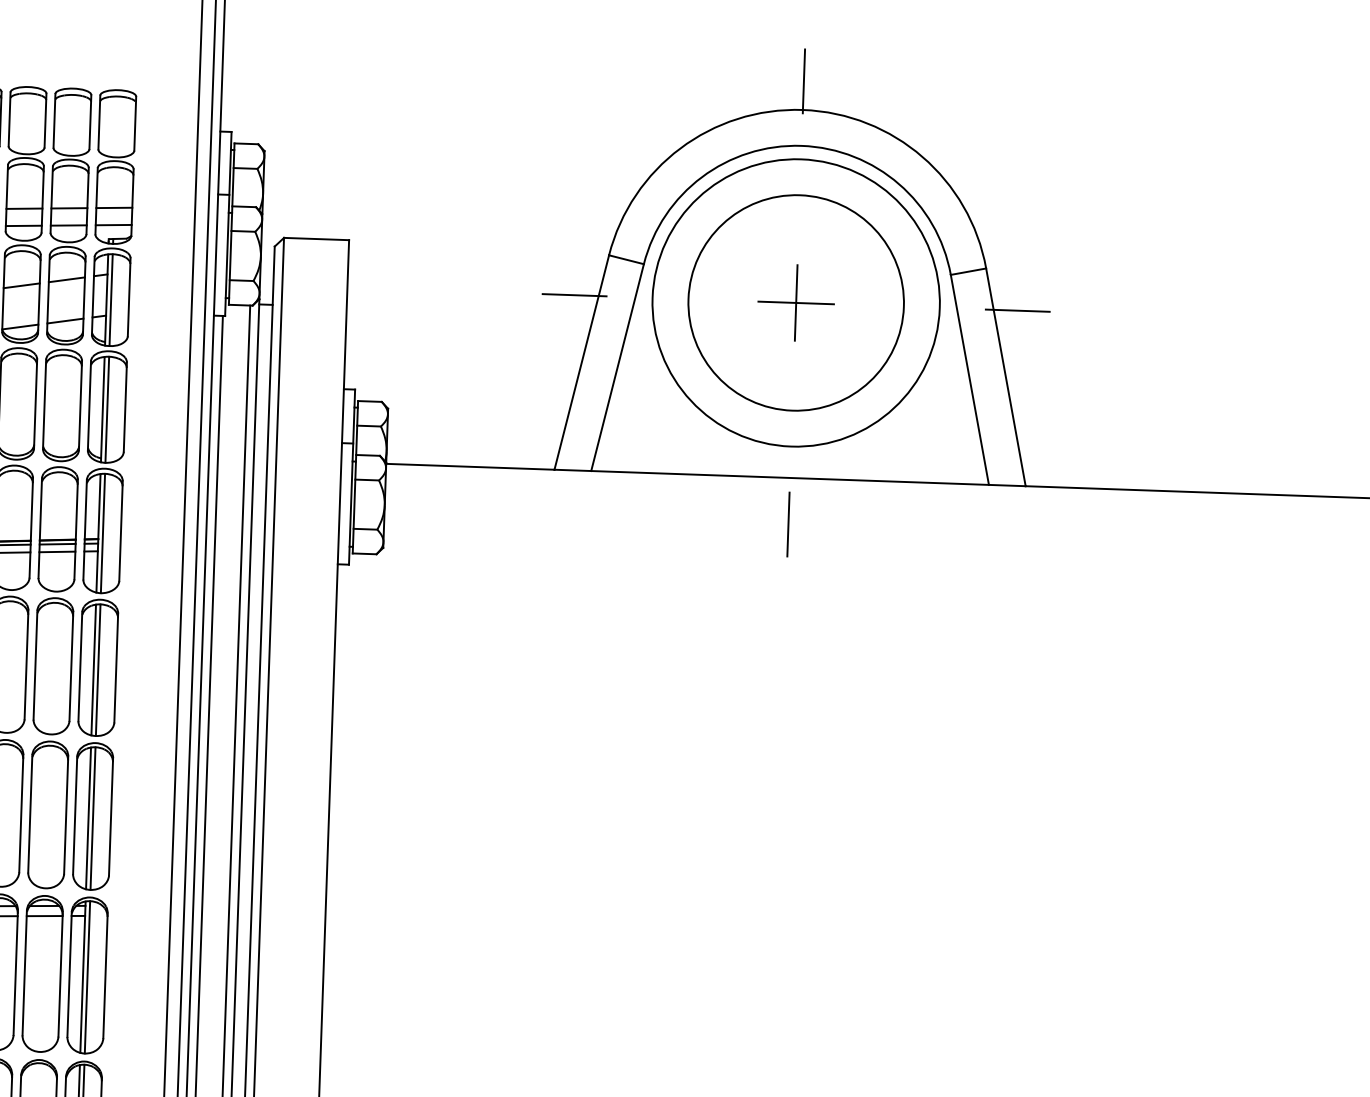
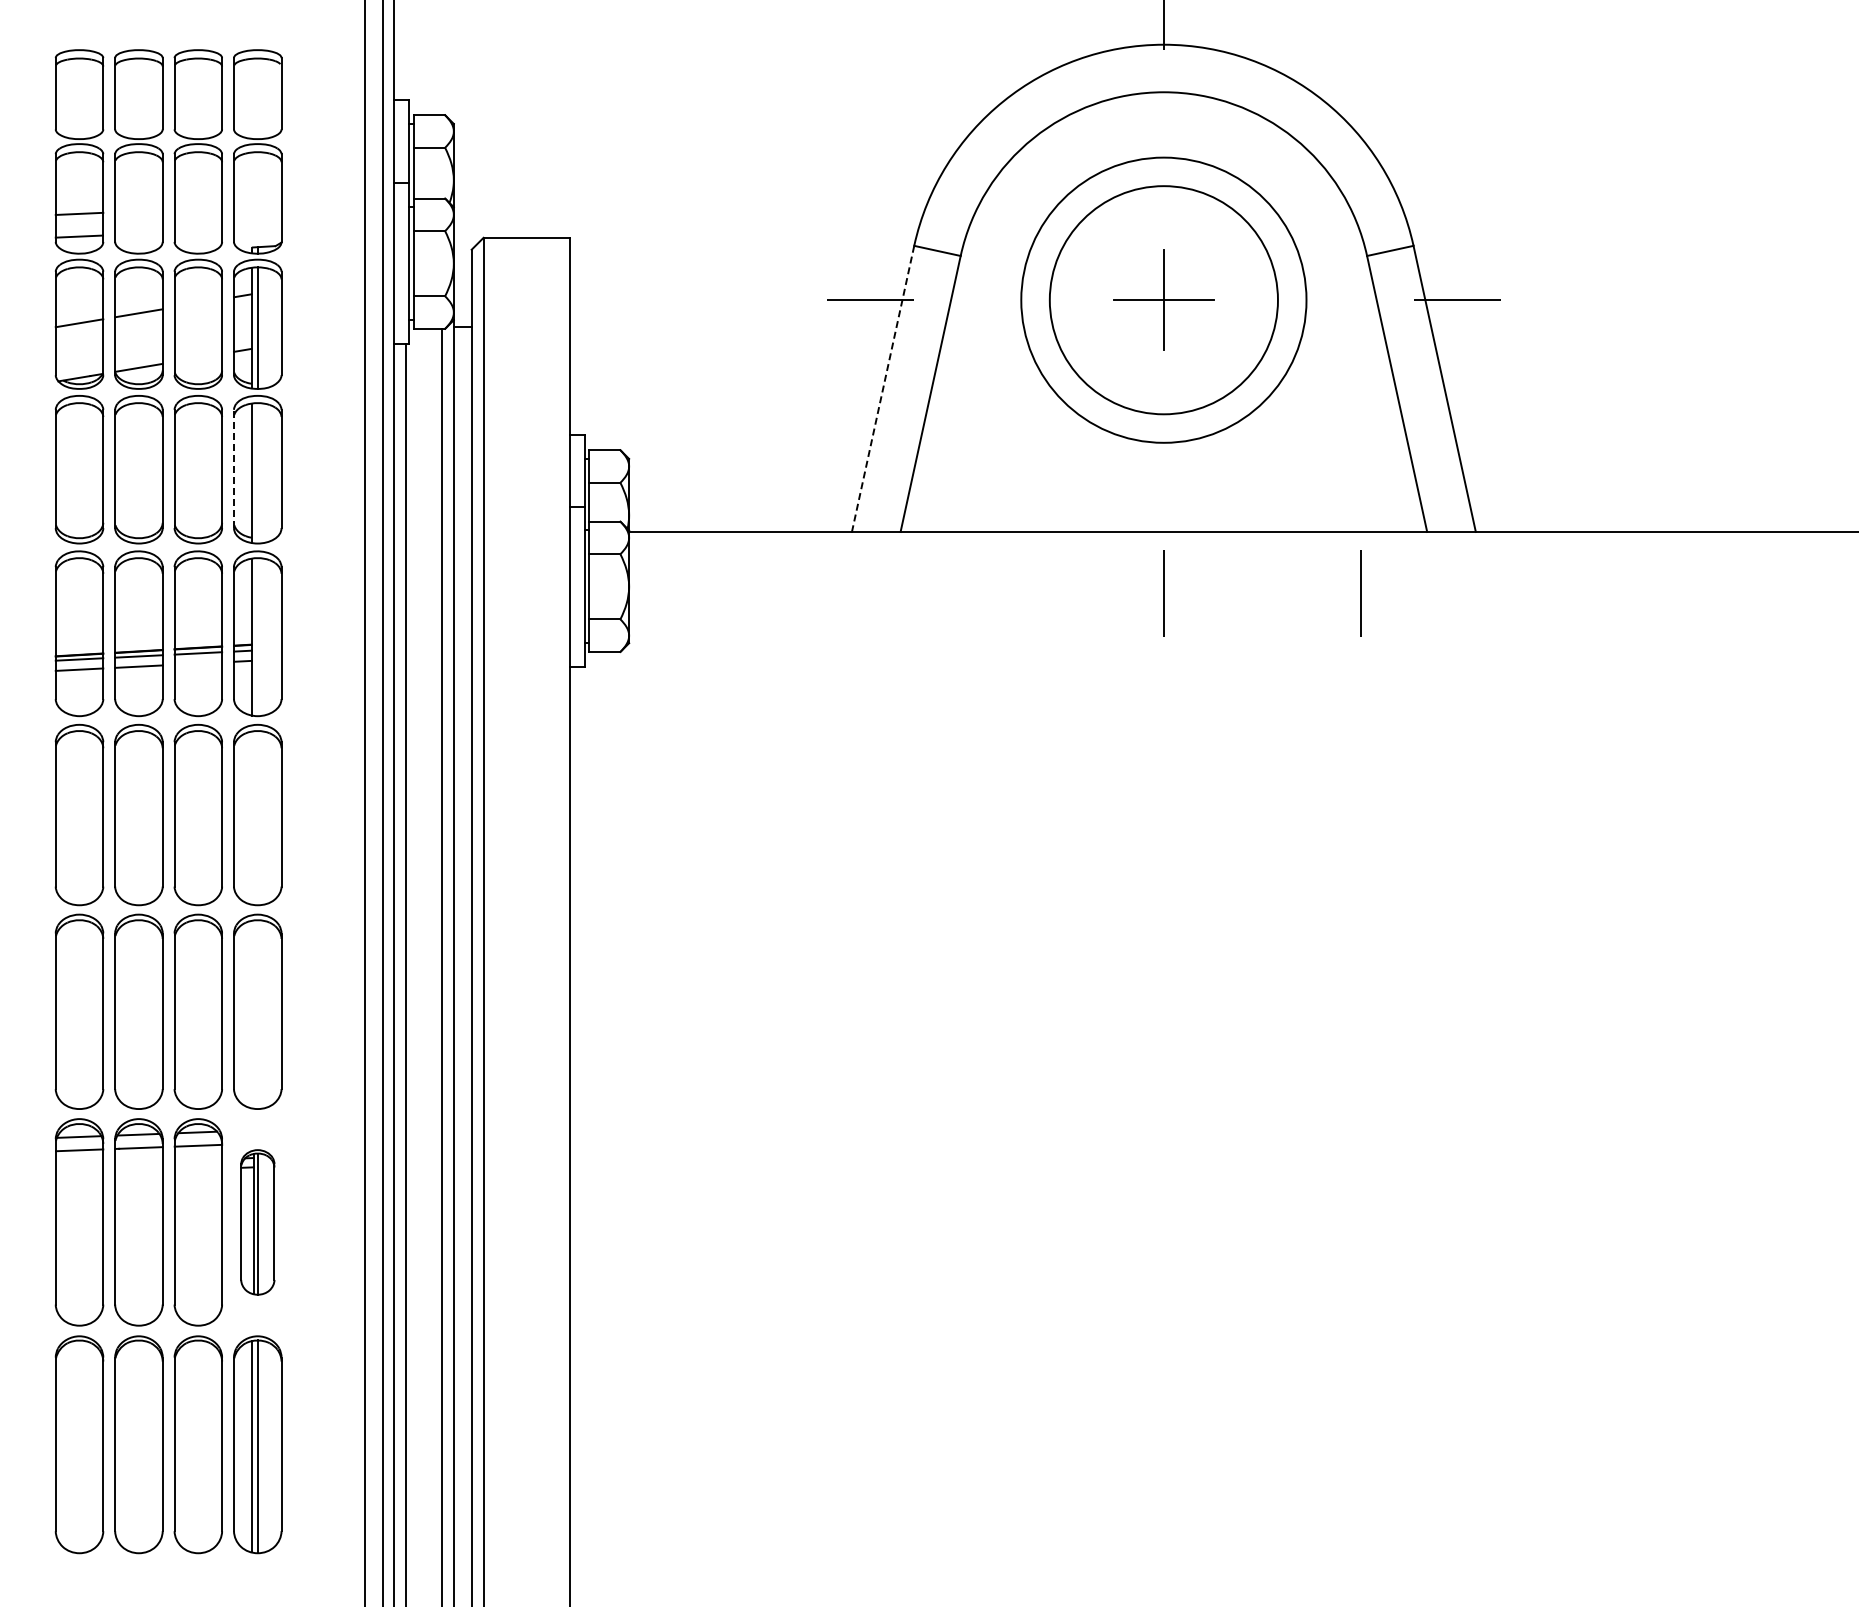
line: (114, 207) -> (257, 205), removed
line: (24, 208) -> (138, 211), removed
line: (69, 208) -> (198, 208), removed
line: (113, 224) -> (257, 228), removed
line: (23, 225) -> (138, 233), removed
line: (68, 225) -> (198, 231), removed
line: (67, 279) -> (198, 303), removed
circle: (795, 303) -> (1163, 300), size x0.6
line: (65, 320) -> (198, 357), removed
line: (582, 362) -> (883, 389), solid -> dashed
line: (89, 405) -> (234, 468), solid -> dashed
line: (107, 409) -> (257, 473), removed
line: (936, 529) -> (1360, 593), added
line: (102, 533) -> (257, 637), removed
line: (57, 551) -> (198, 663), removed
line: (93, 669) -> (251, 817), removed
line: (97, 670) -> (257, 818), removed
line: (88, 818) -> (251, 1014), removed
line: (92, 818) -> (257, 1014), removed
part: (87, 975) -> (257, 1222), size x0.7

